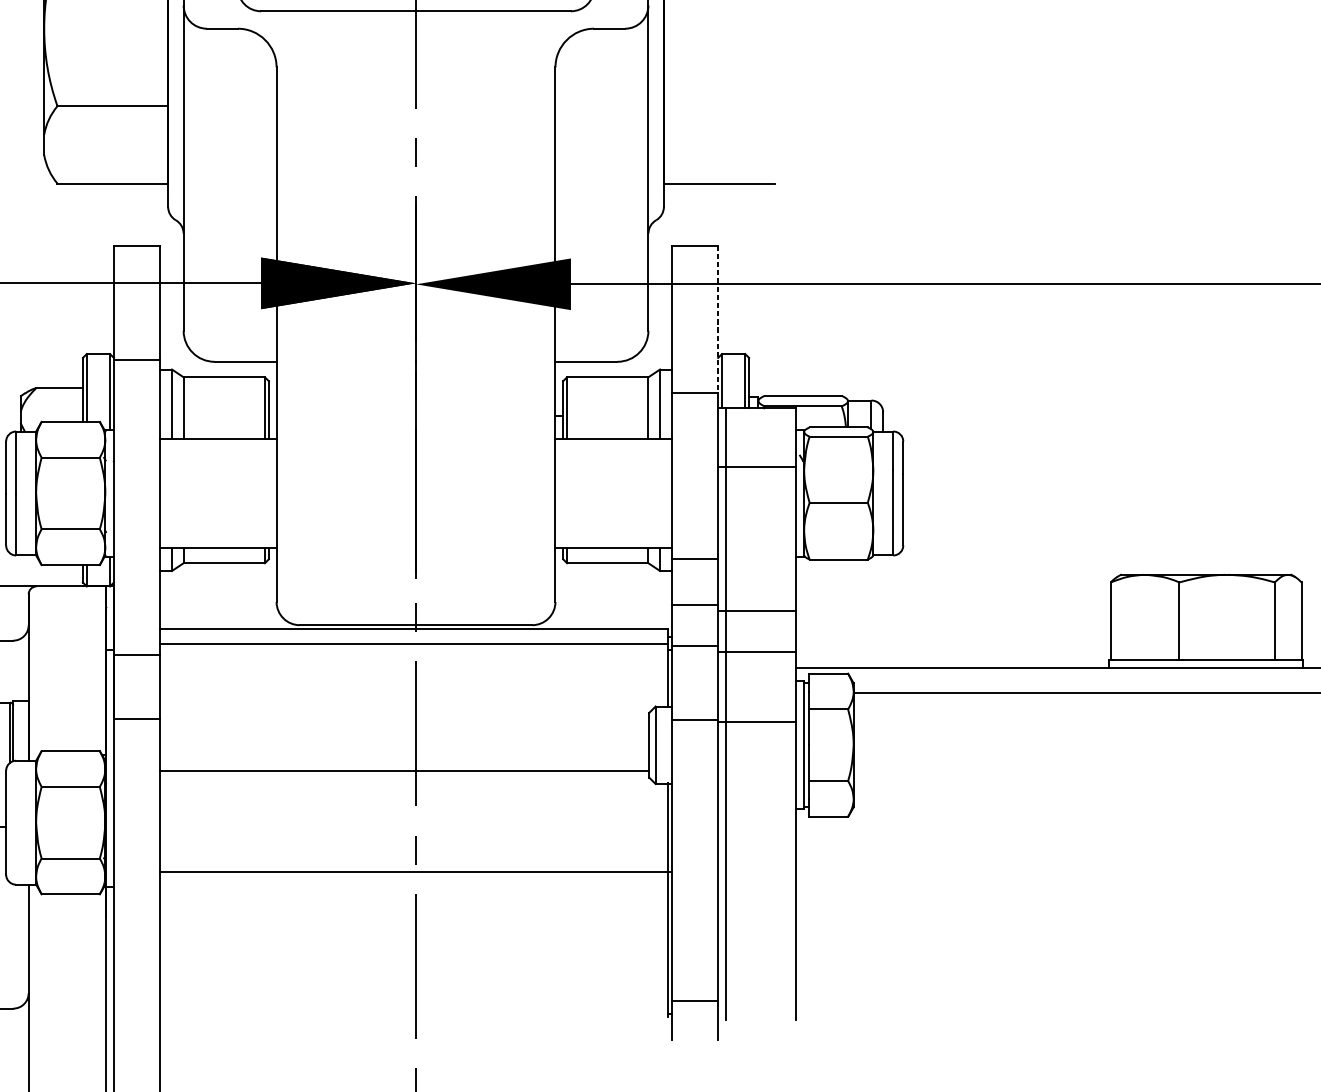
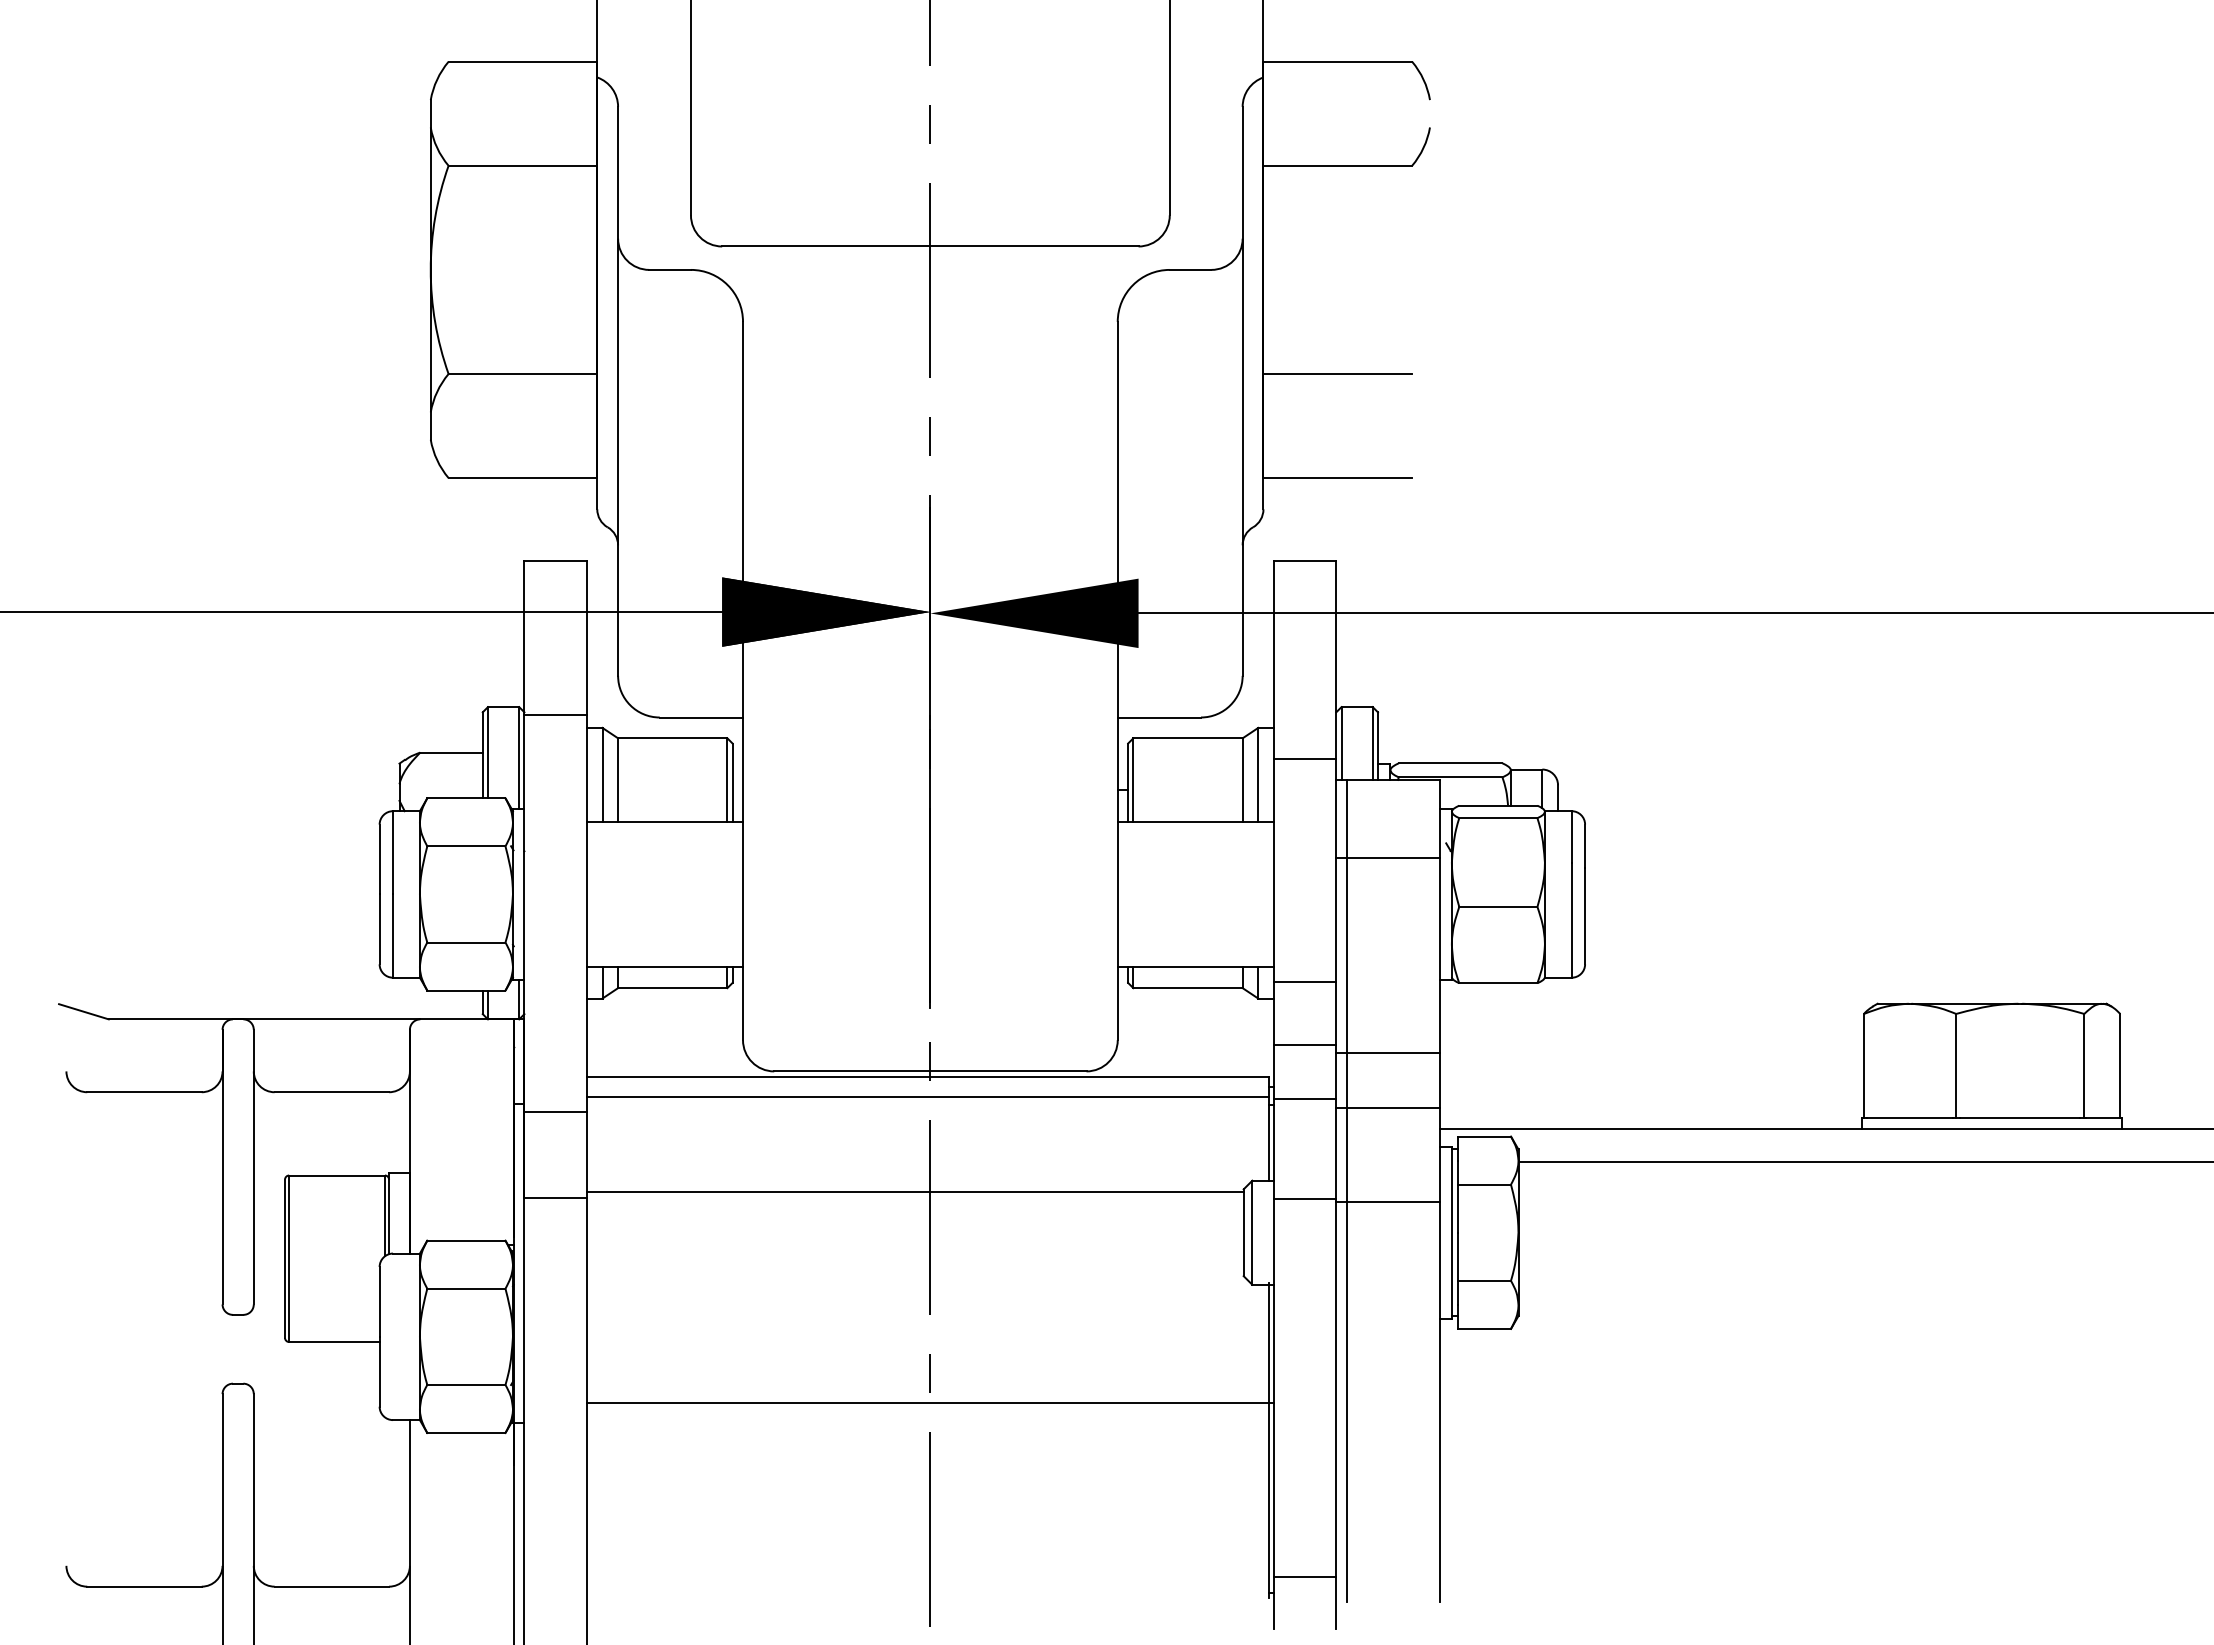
line: (719, 106) -> (1337, 374), added
line: (718, 319) -> (1336, 660), dashed -> solid
line: (404, 771) -> (914, 1192), moved

